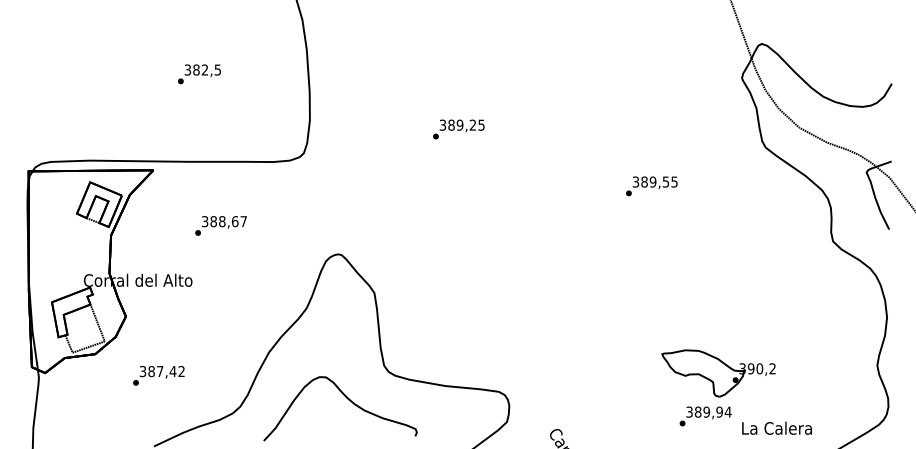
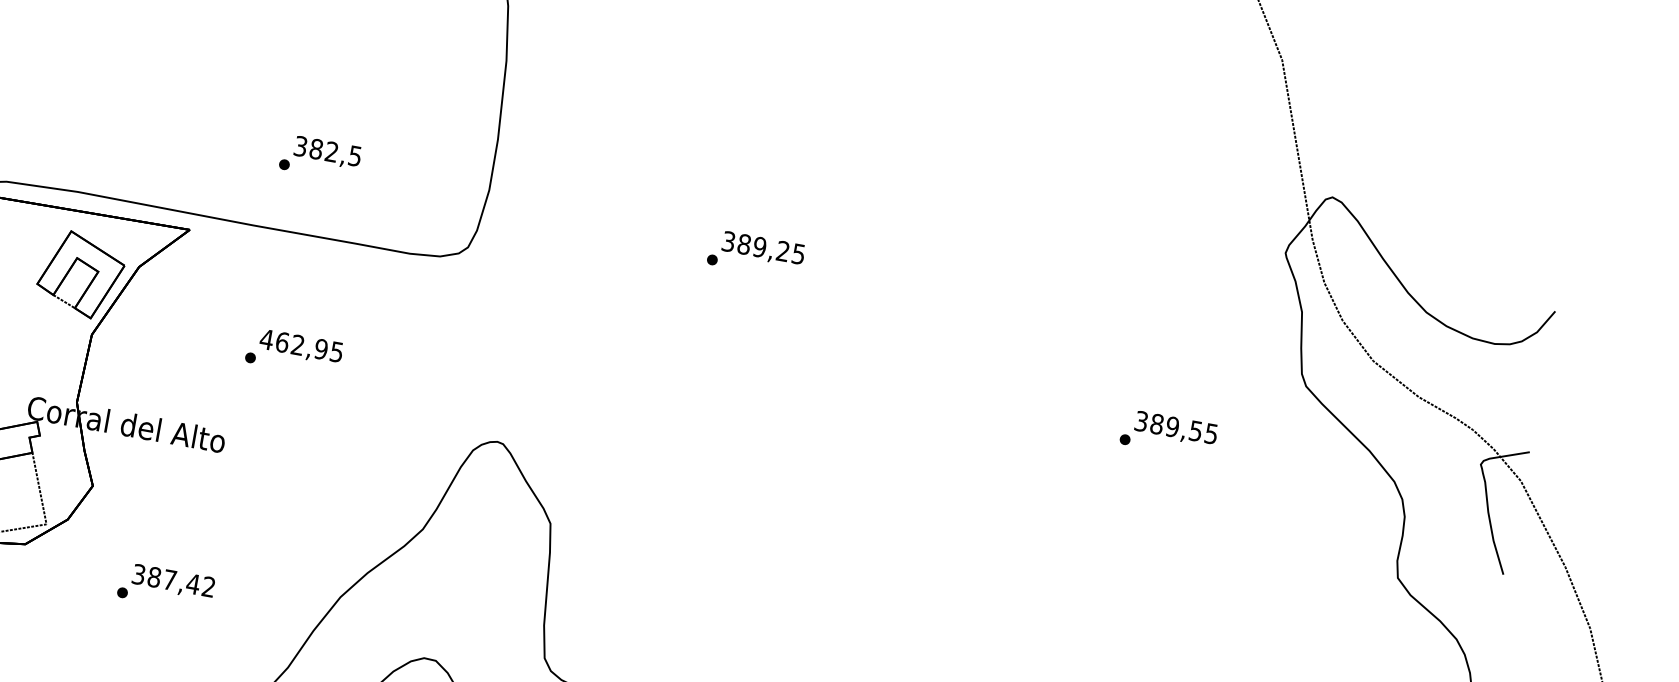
text: (199, 74) -> (320, 158), moved
text: (651, 186) -> (1168, 434), moved
text: (223, 221) -> (300, 345), 388,67 -> 462,95
text: (158, 375) -> (165, 586), moved

